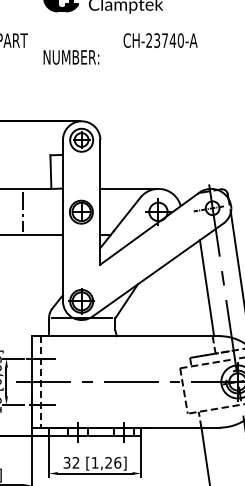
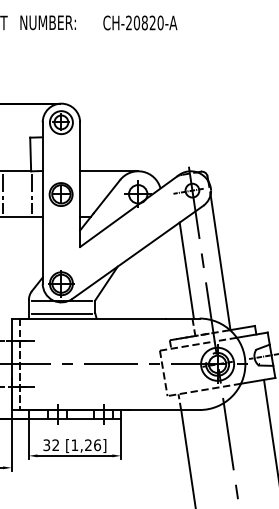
text: (164, 40) -> (144, 22), CH-23740-A -> CH-20820-A
text: (70, 57) -> (47, 22), moved
line: (51, 212) -> (31, 194), added
line: (81, 331) -> (61, 313), added

